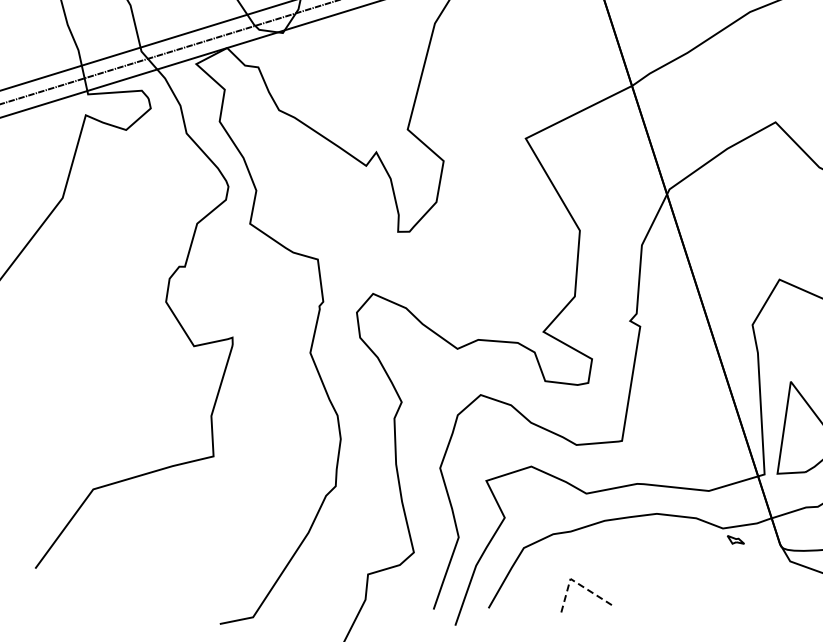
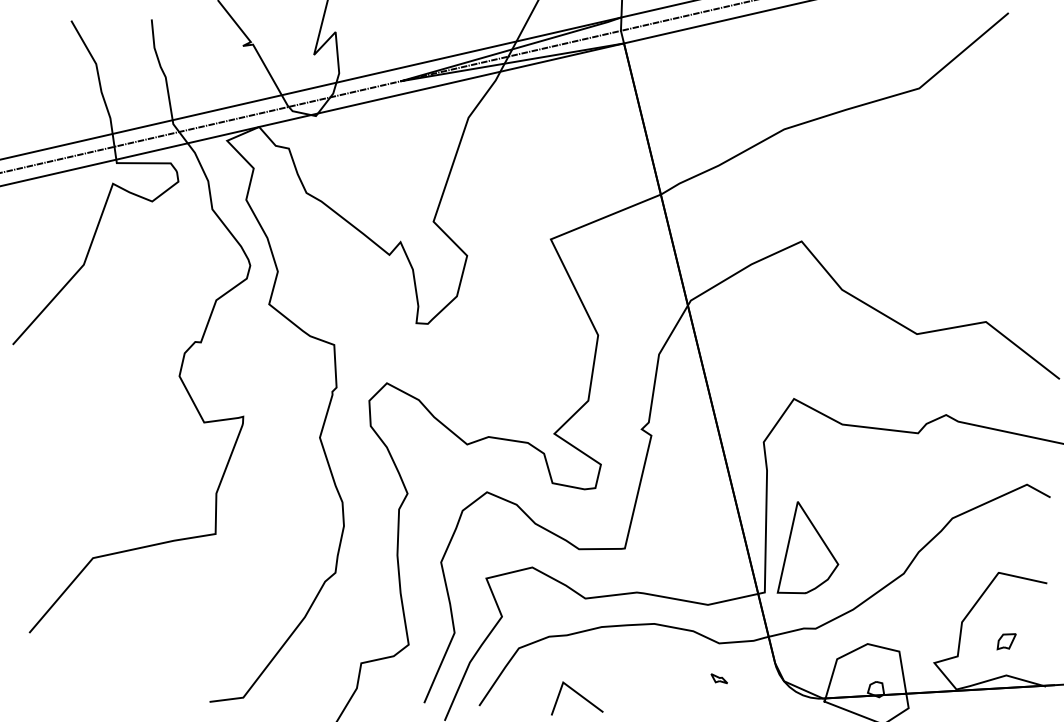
part: (735, 539) -> (718, 678), moved
line: (576, 582) -> (568, 686), dashed -> solid

